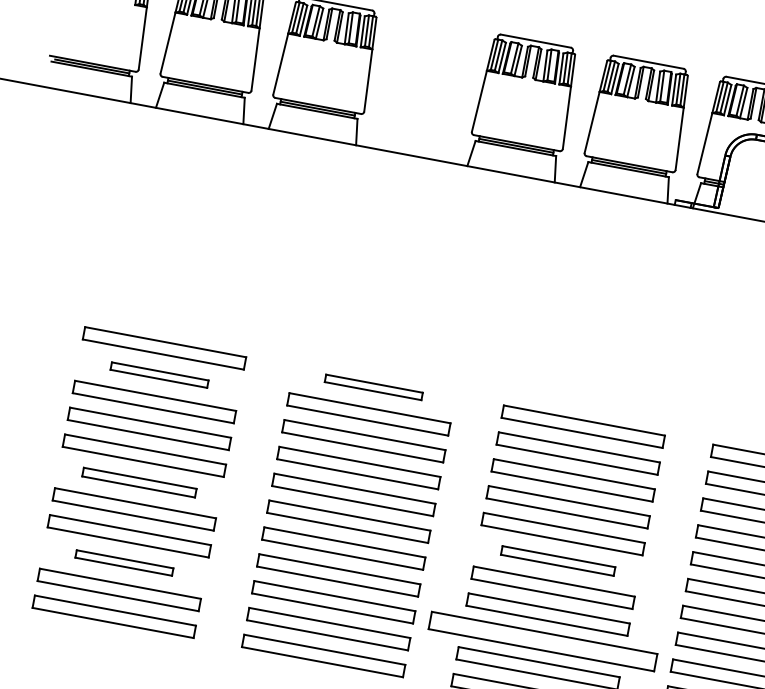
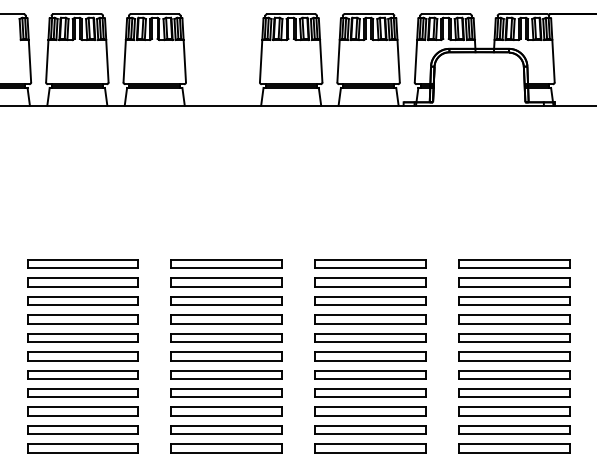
part: (158, 374) -> (82, 282), size x1.67
part: (373, 386) -> (226, 263), size x1.67
part: (138, 482) -> (82, 356), size x1.43
part: (558, 561) -> (370, 356), size x1.43
part: (123, 562) -> (82, 411), size x1.67
part: (543, 641) -> (370, 411), size x0.71

